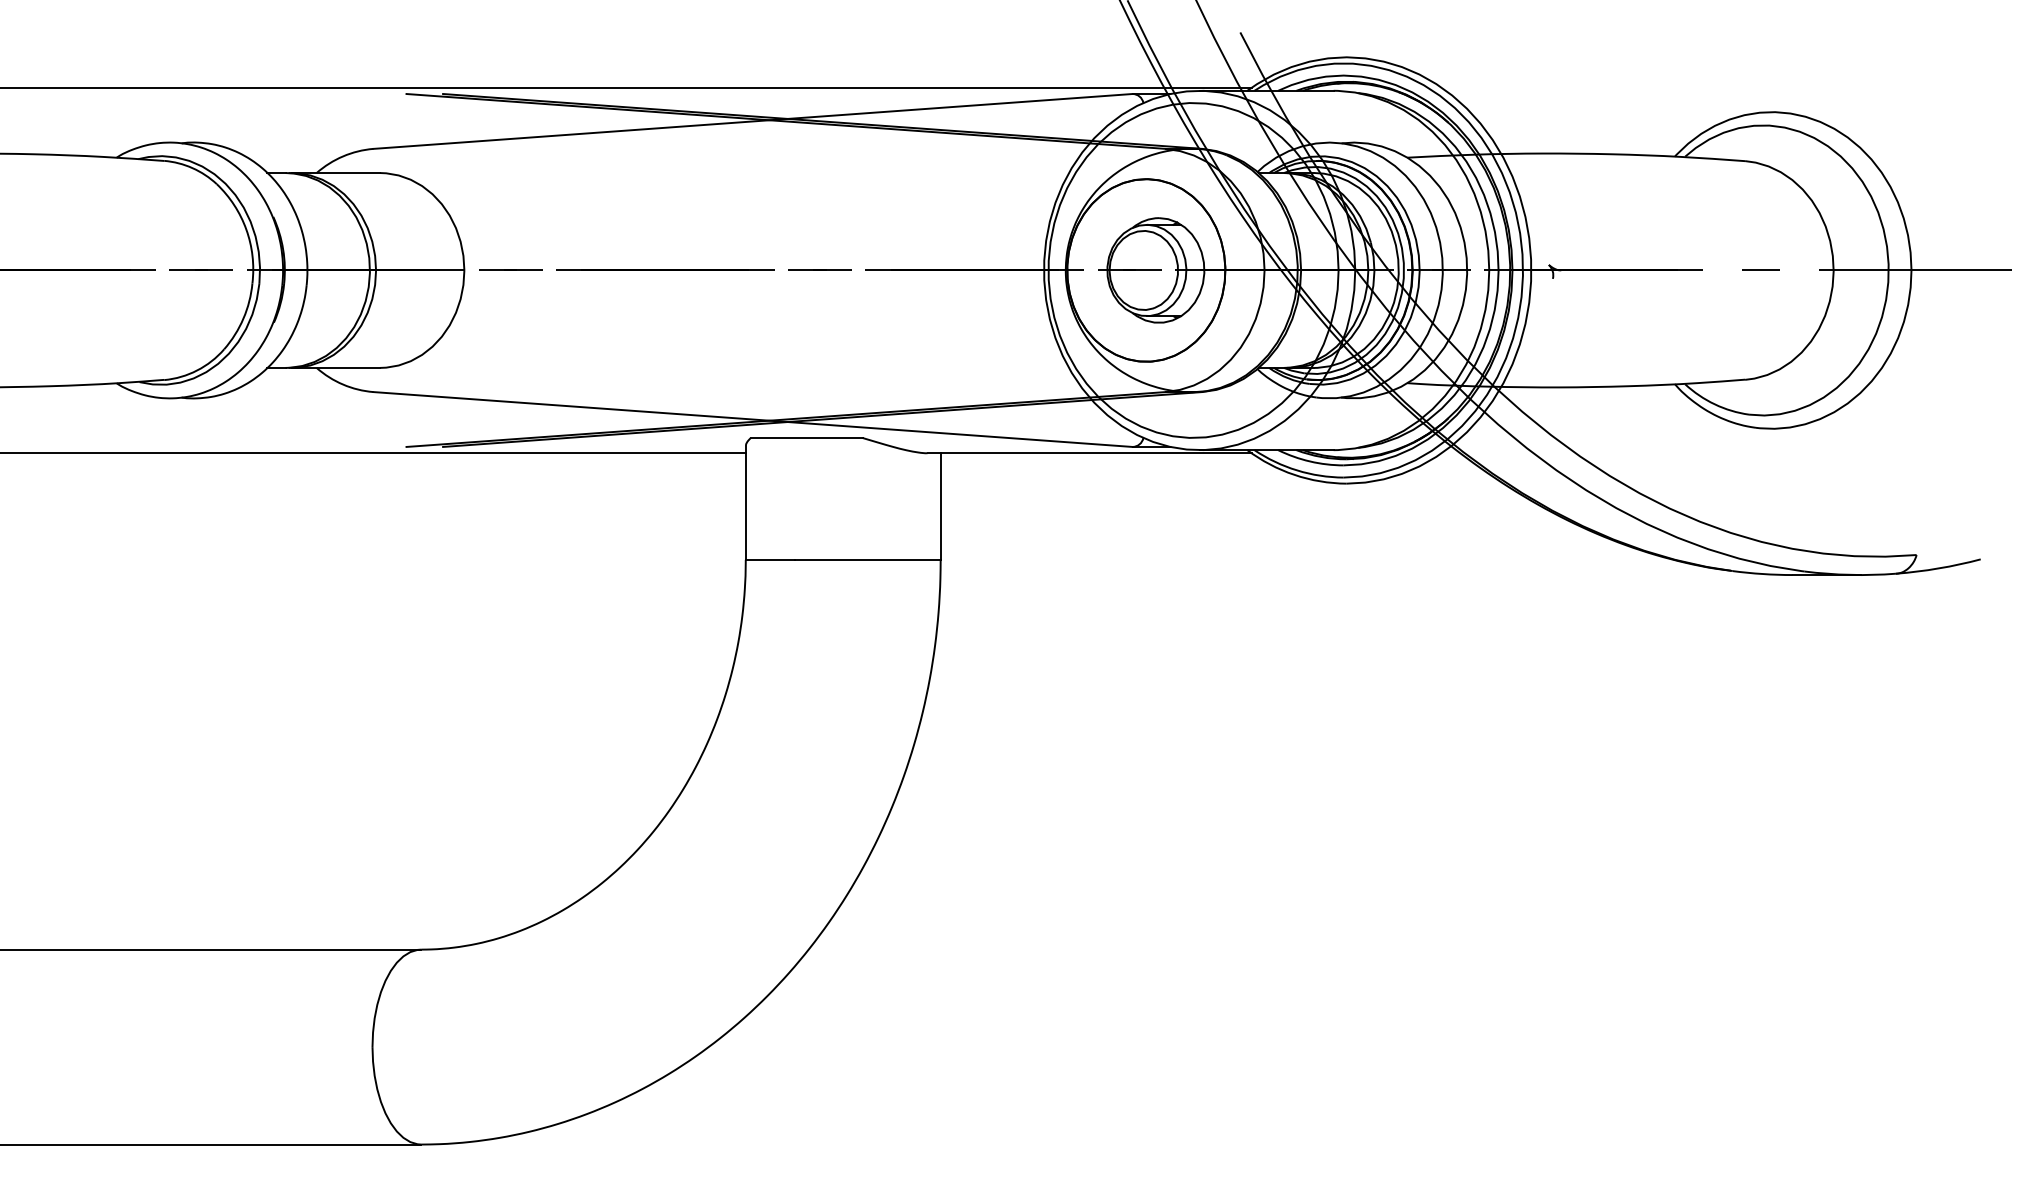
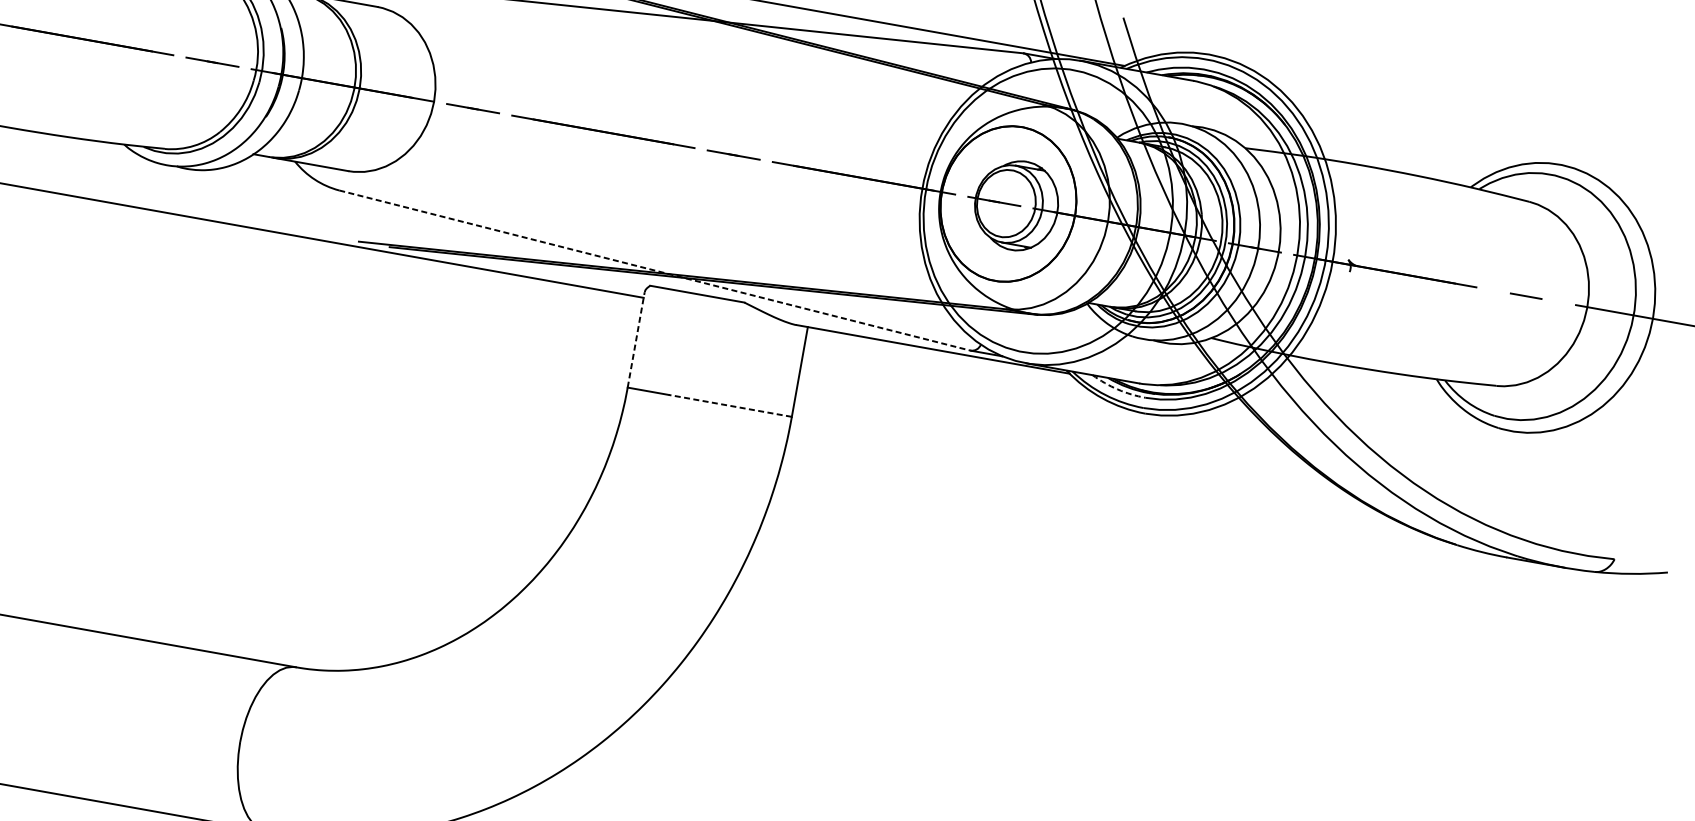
line: (752, 419) -> (654, 270), solid -> dashed
arc: (1310, 461) -> (1118, 389), solid -> dashed
line: (745, 503) -> (635, 340), solid -> dashed
line: (867, 559) -> (730, 405), solid -> dashed

